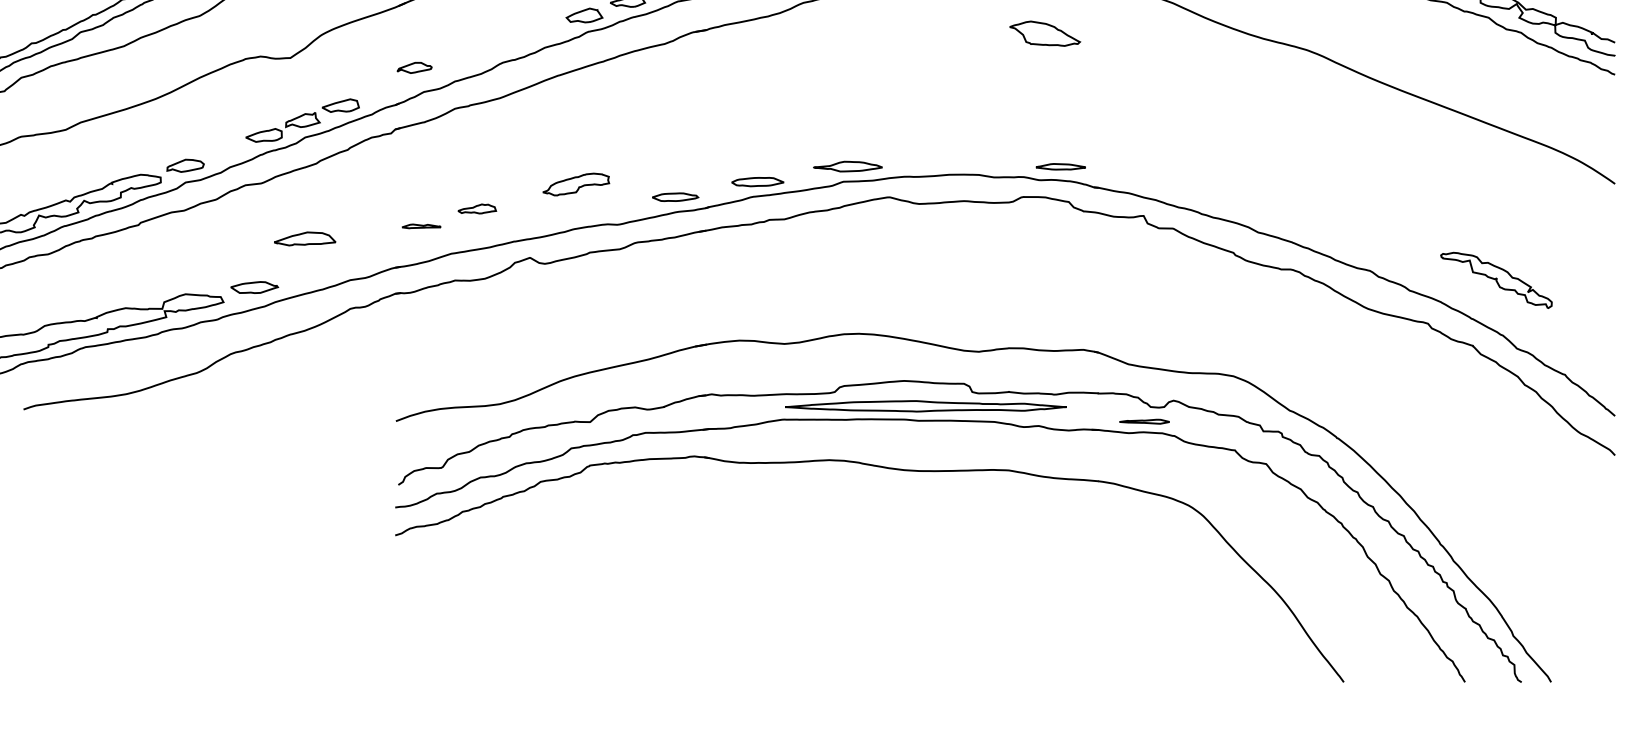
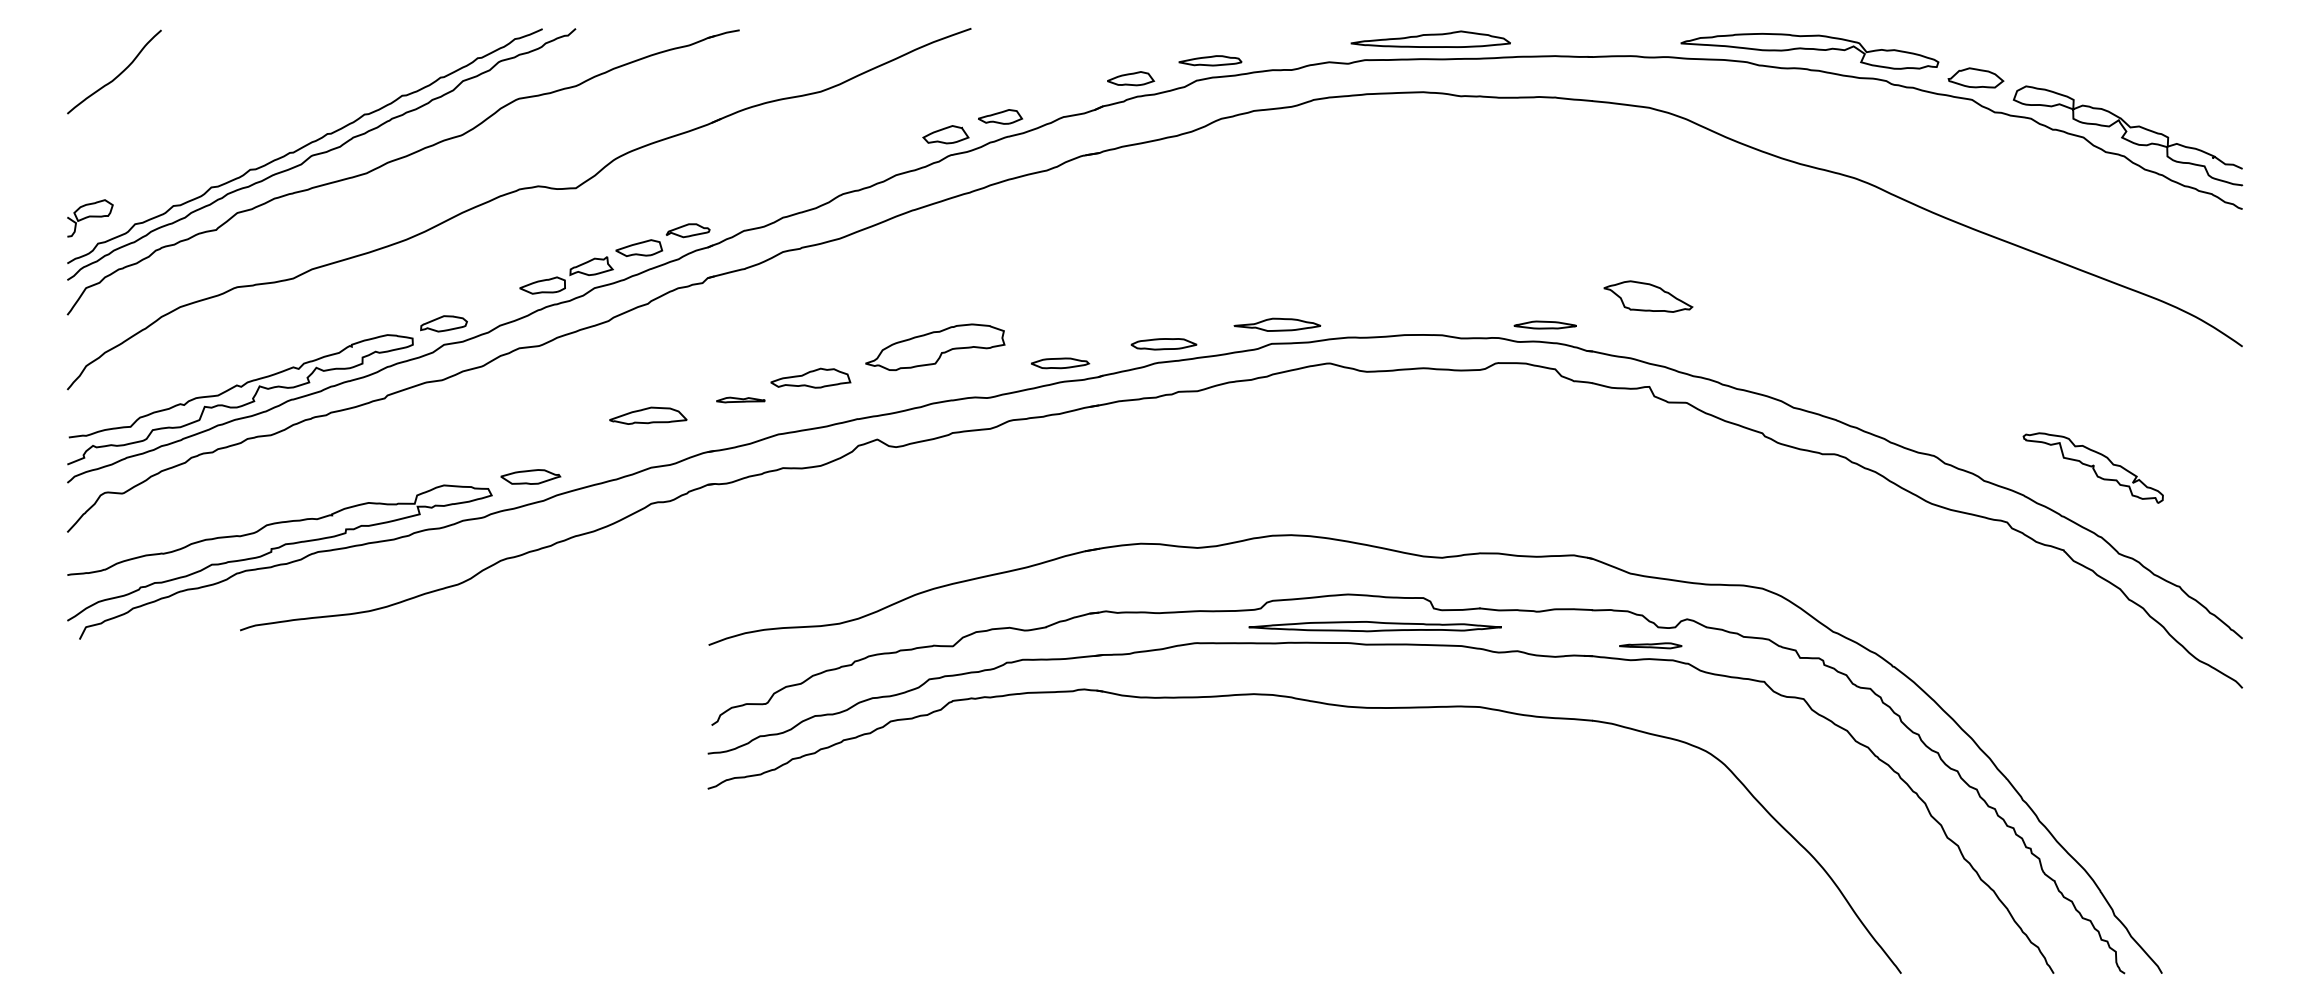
part: (1045, 33) -> (1648, 296), moved
part: (414, 67) -> (687, 230), moved
part: (576, 184) -> (935, 347), size x1.67
part: (476, 208) -> (810, 377), size x1.67
part: (305, 238) -> (648, 415), moved
part: (925, 406) -> (1374, 626), size x0.71

